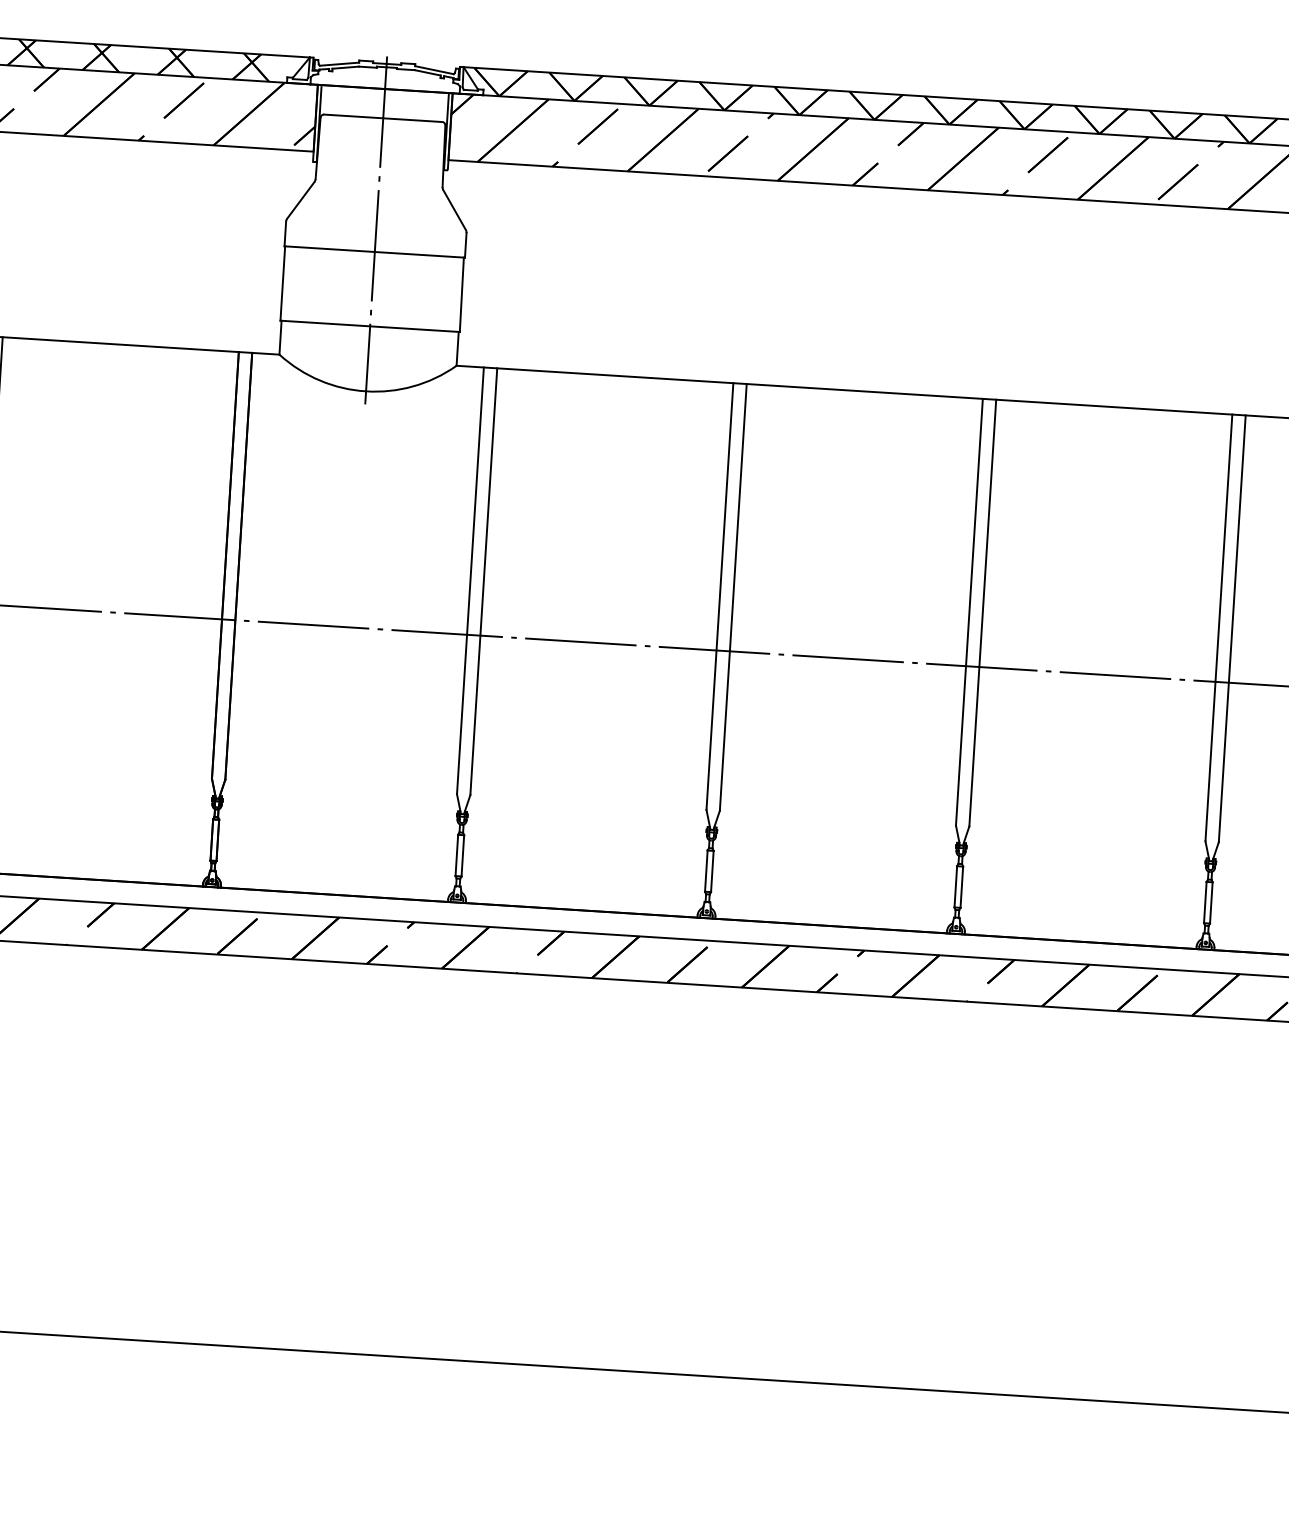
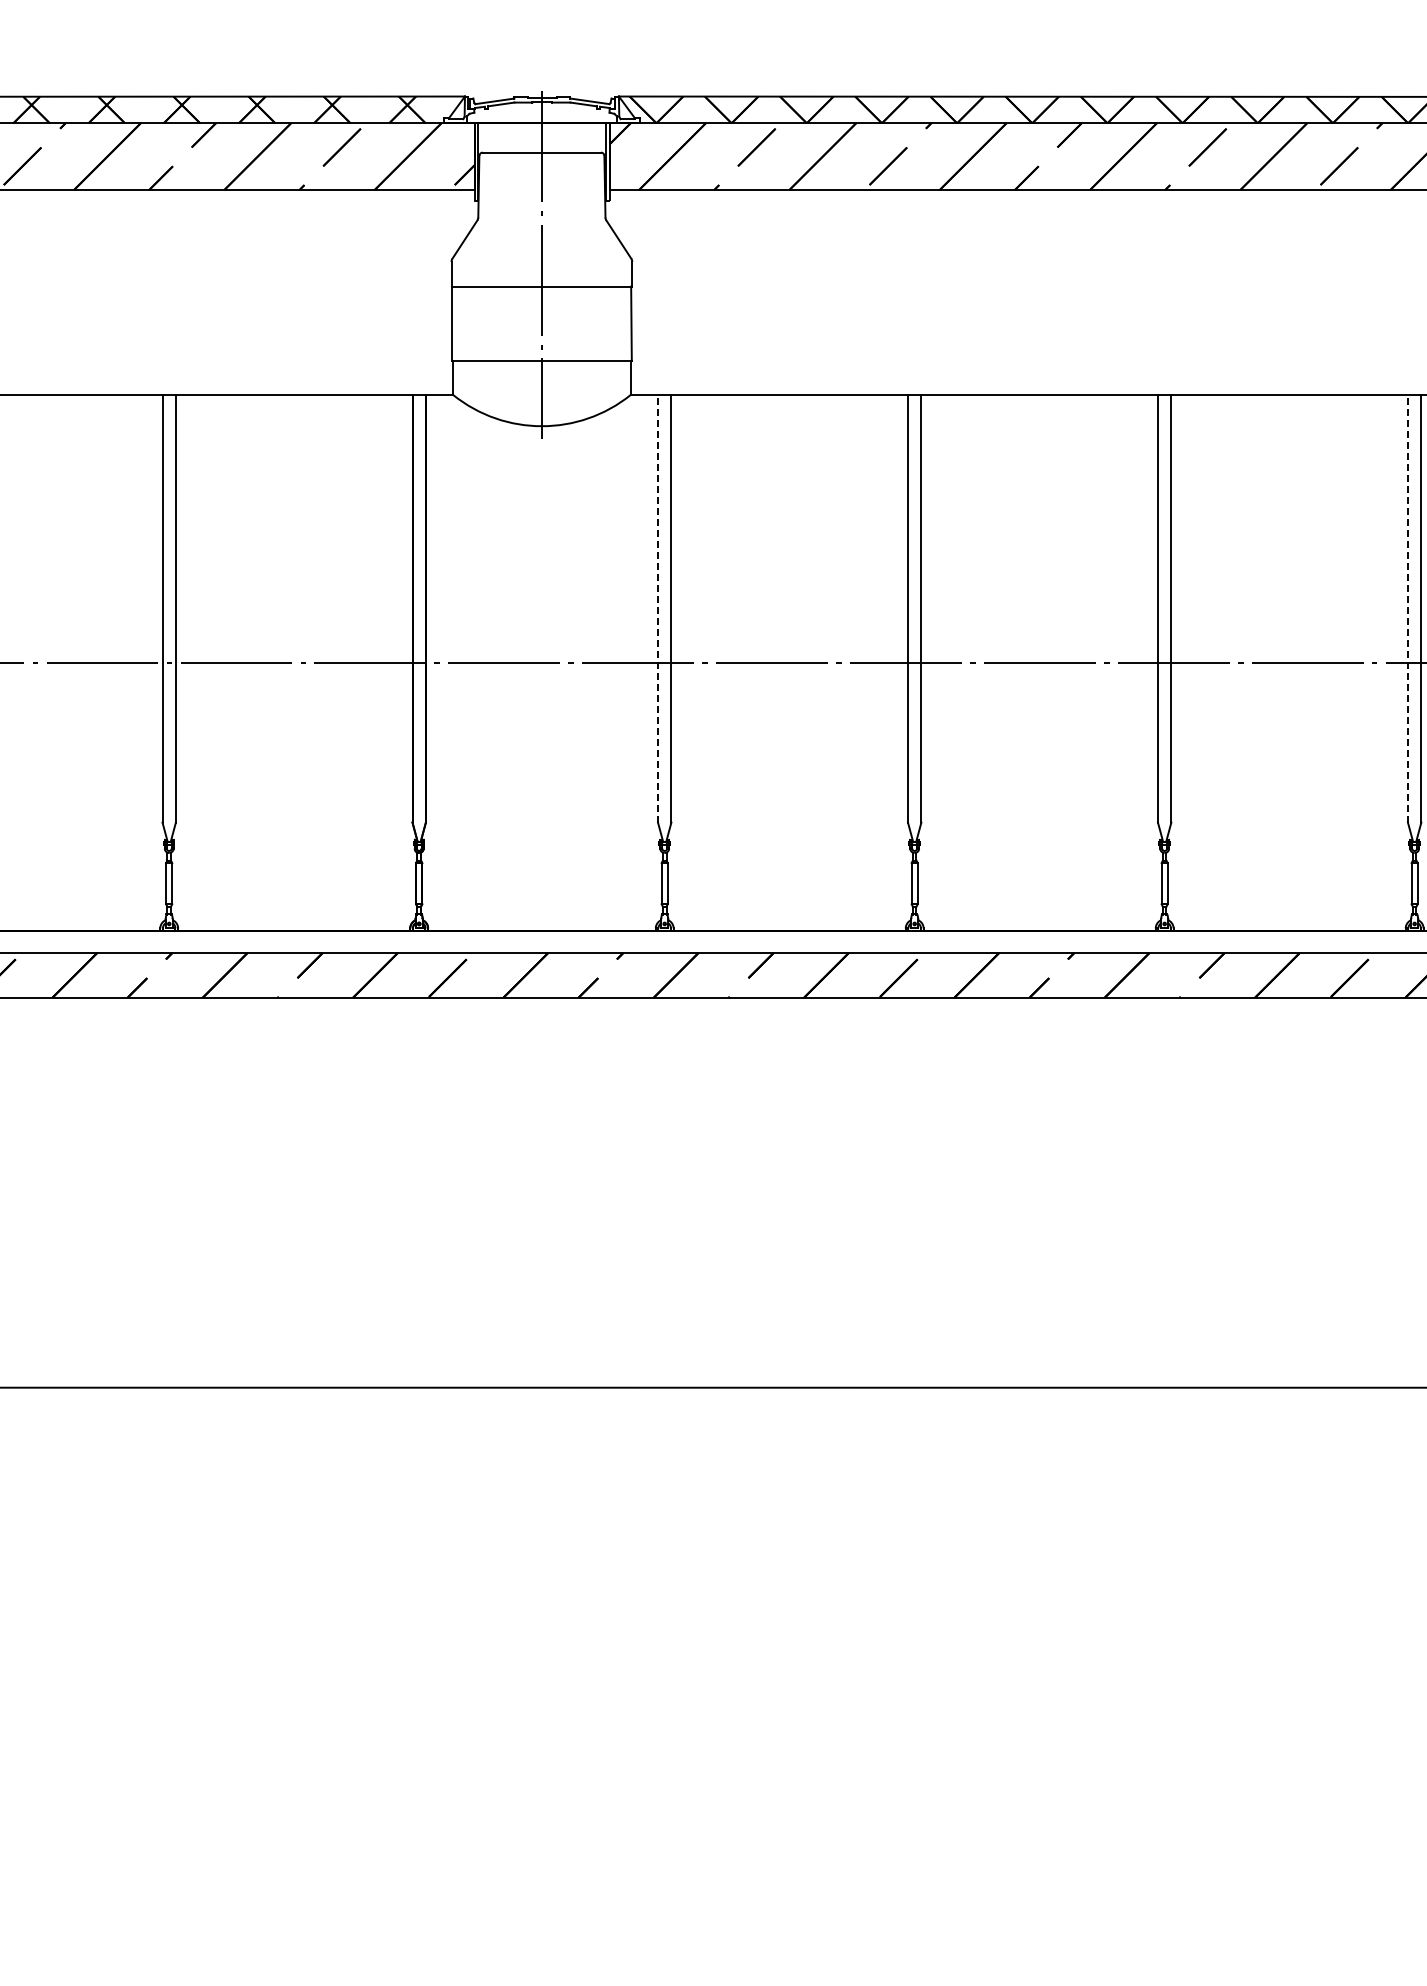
line: (470, 580) -> (658, 608), solid -> dashed
line: (1218, 627) -> (1407, 608), solid -> dashed

